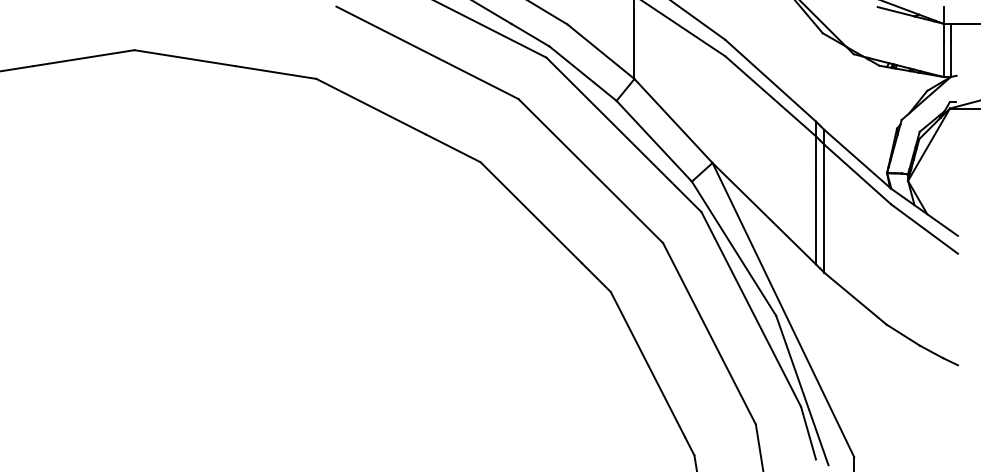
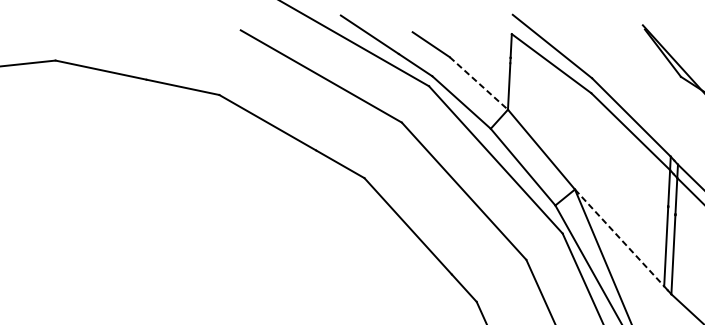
line: (601, 52) -> (479, 84), solid -> dashed
line: (764, 214) -> (619, 238), solid -> dashed

